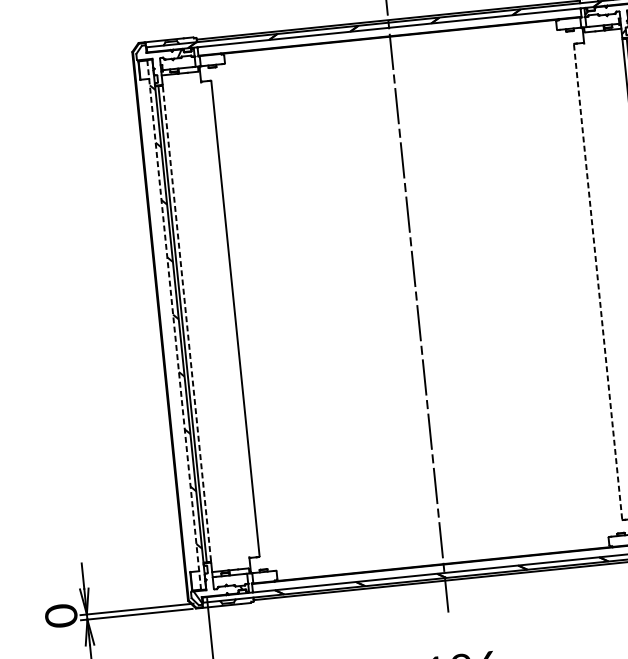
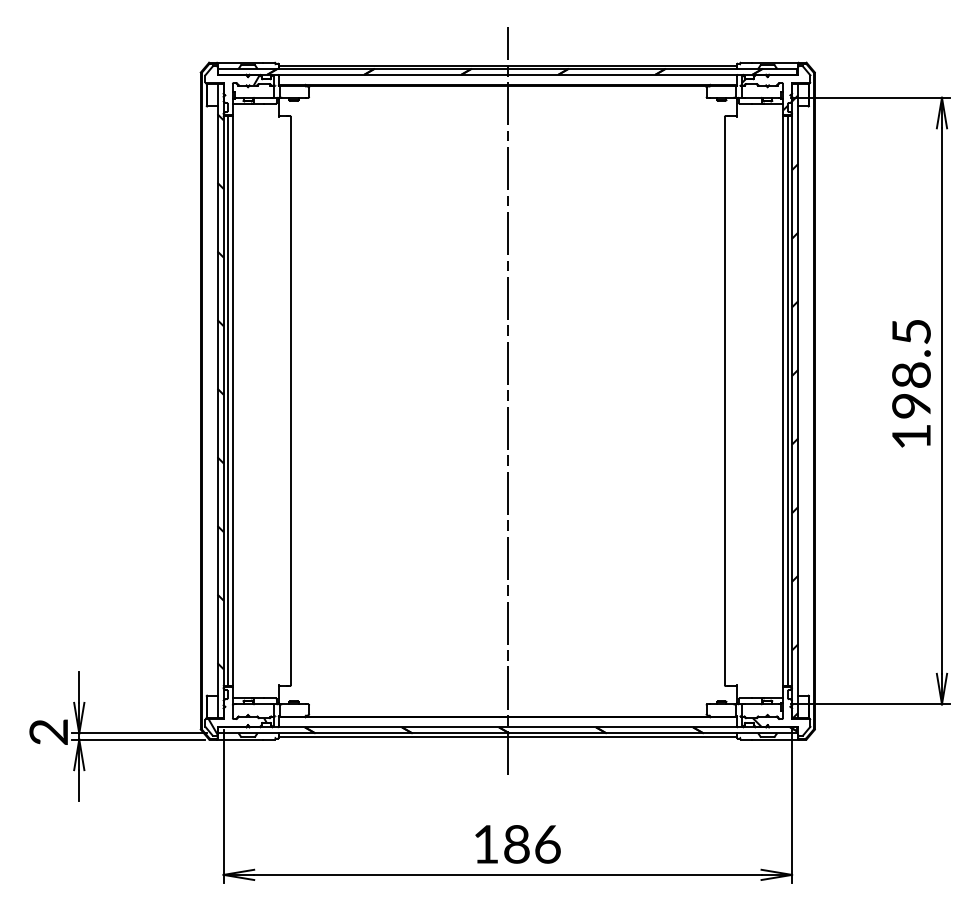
line: (597, 282) -> (724, 401), dashed -> solid
line: (186, 323) -> (232, 400), dashed -> solid
line: (174, 325) -> (217, 401), dashed -> solid
text: (61, 615) -> (48, 731), 0 -> 2

